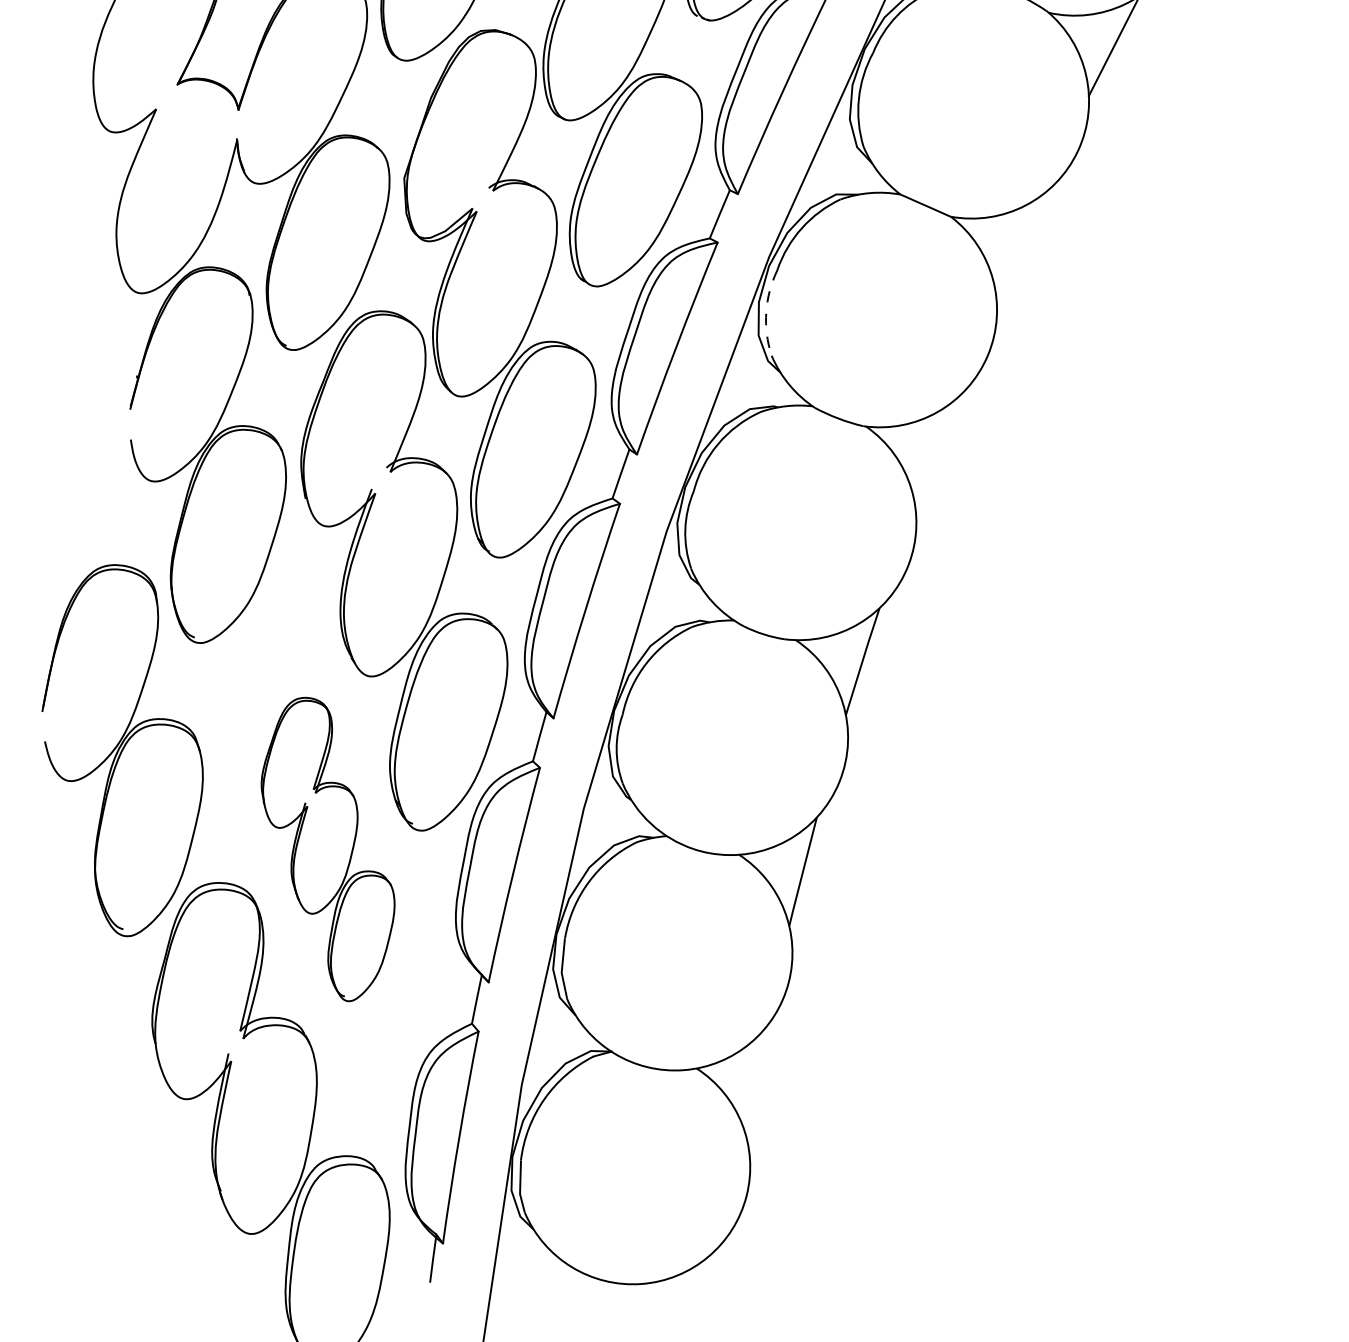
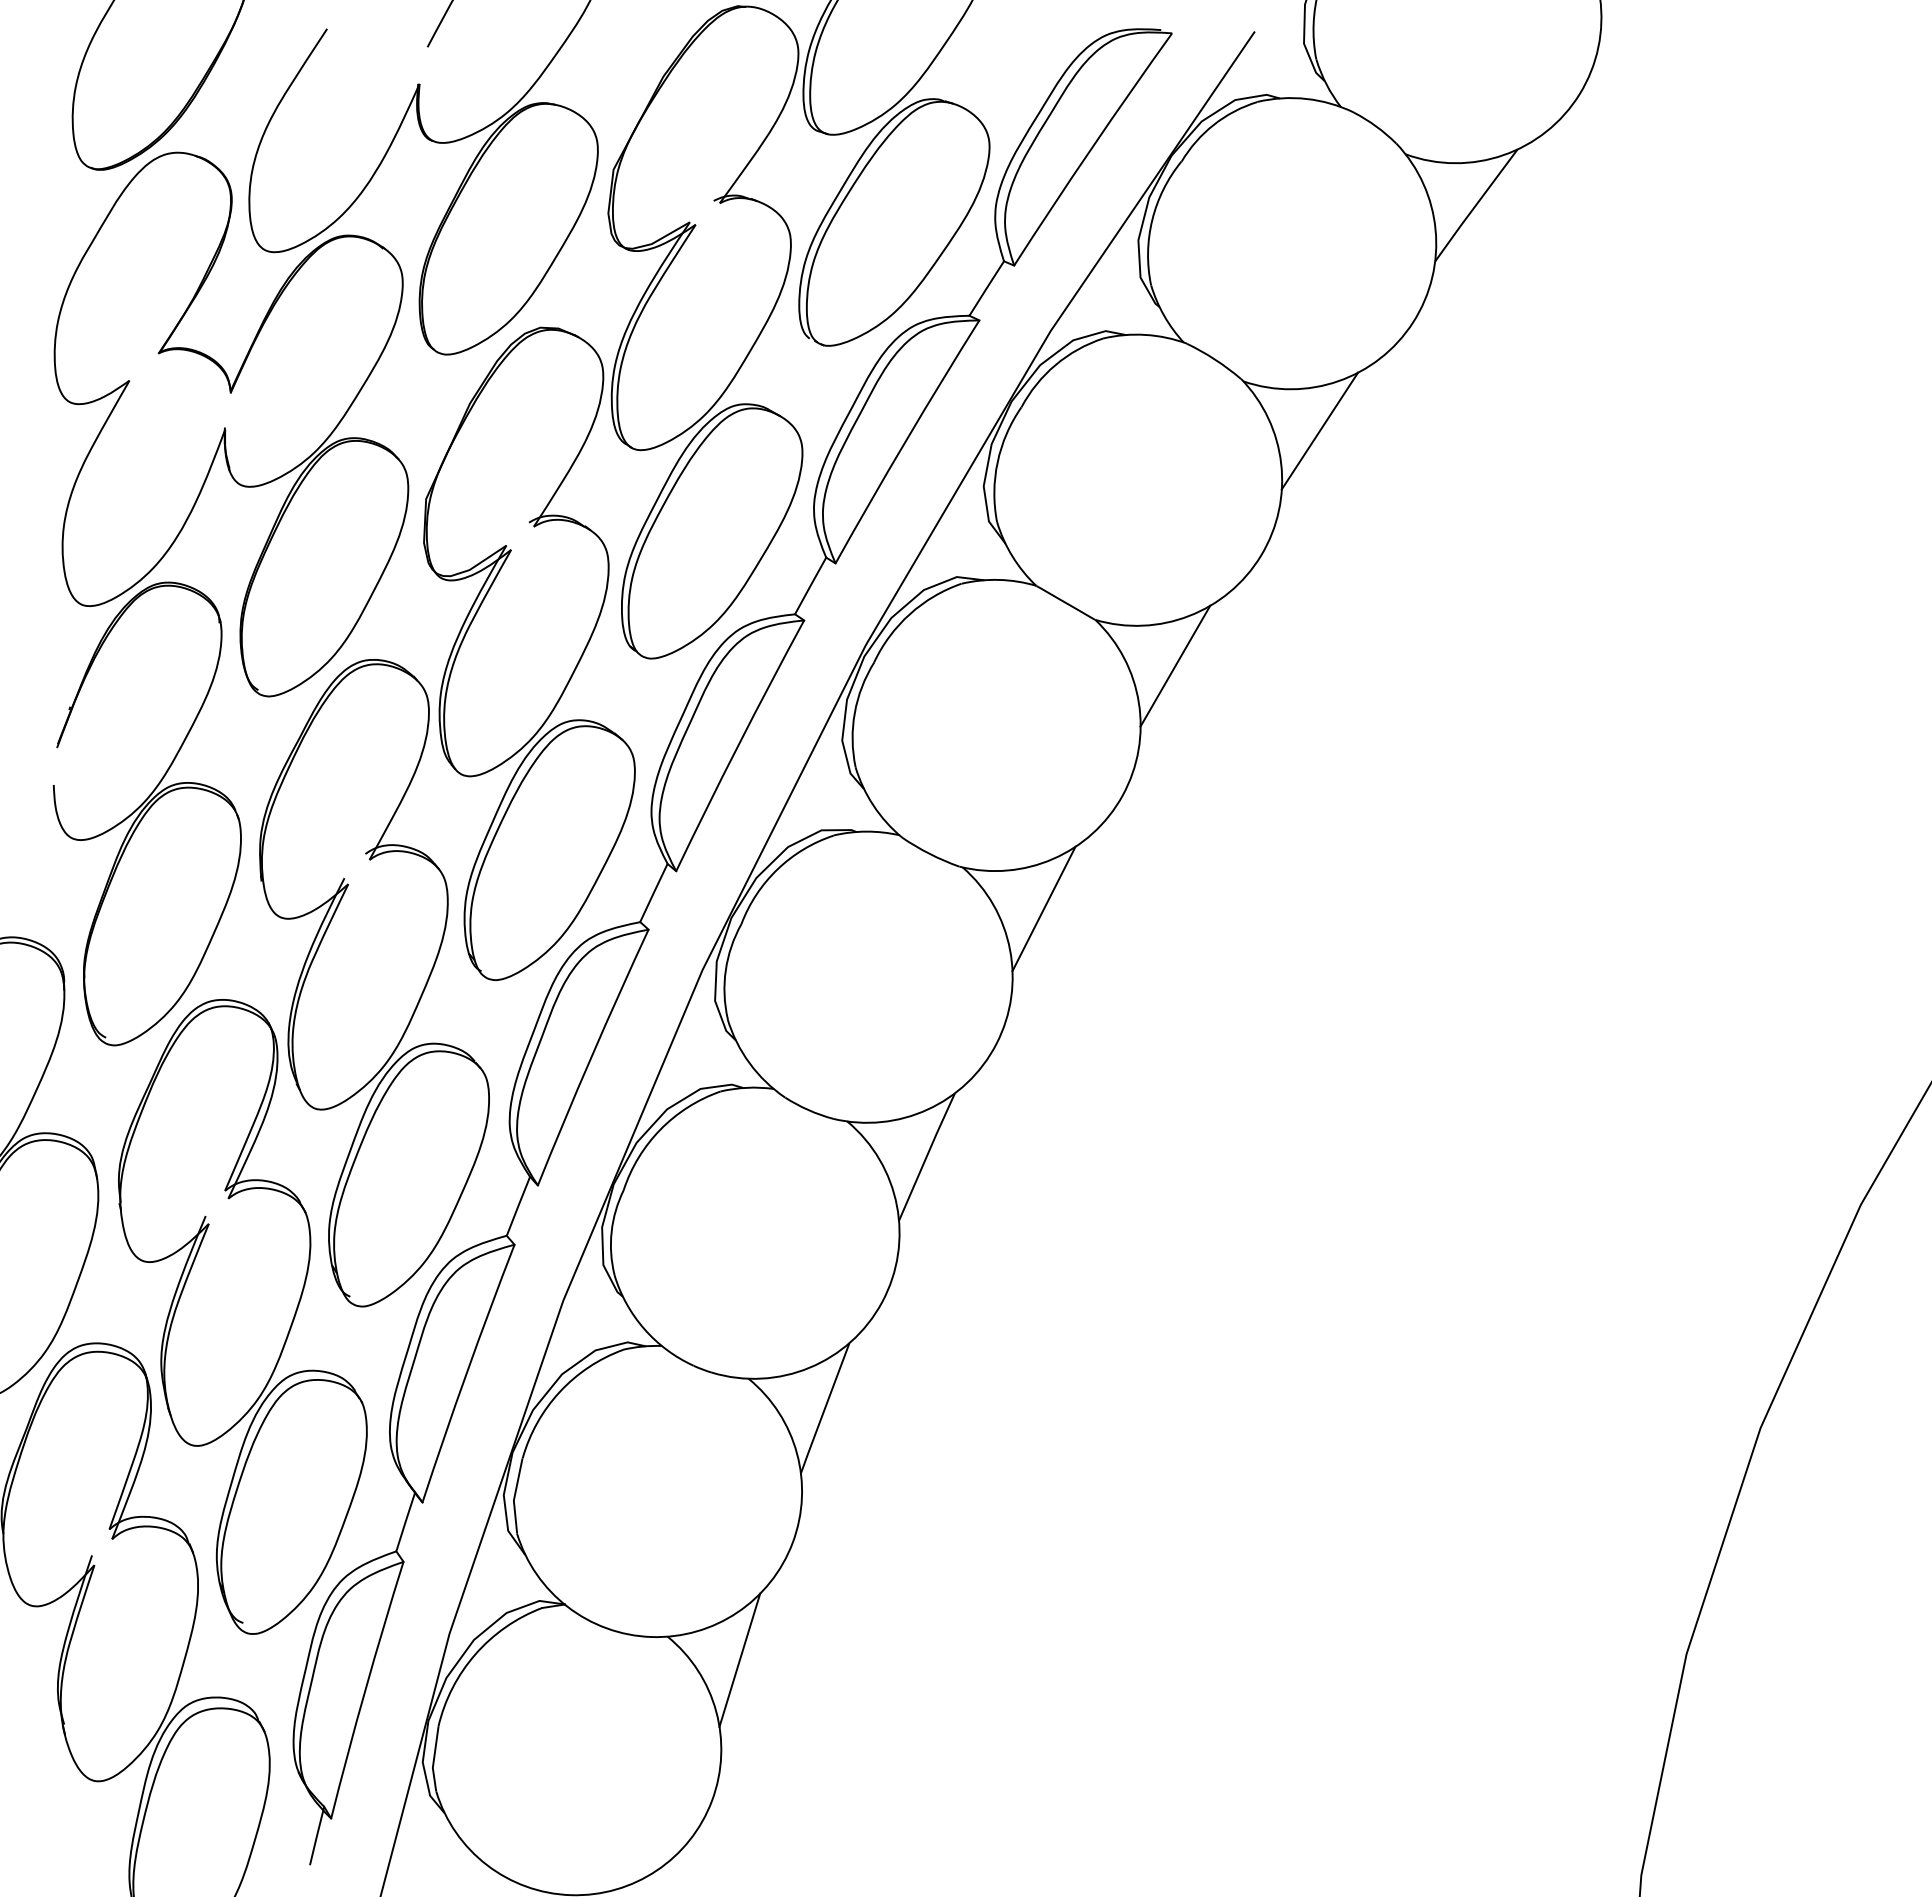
line: (1019, 246) -> (1175, 665), added
arc: (765, 311) -> (854, 712), dashed -> solid
line: (934, 452) -> (1043, 908), added
part: (328, 849) -> (242, 1316), size x1.67
line: (756, 1080) -> (739, 1659), added

